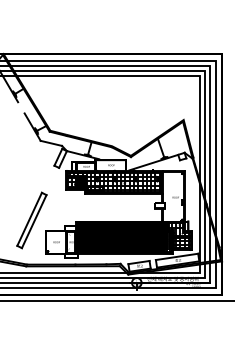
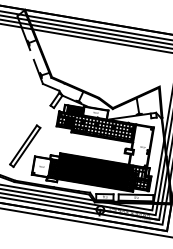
hatch: (85, 166) -> (75, 110), added
hatch: (71, 242) -> (53, 169), added

